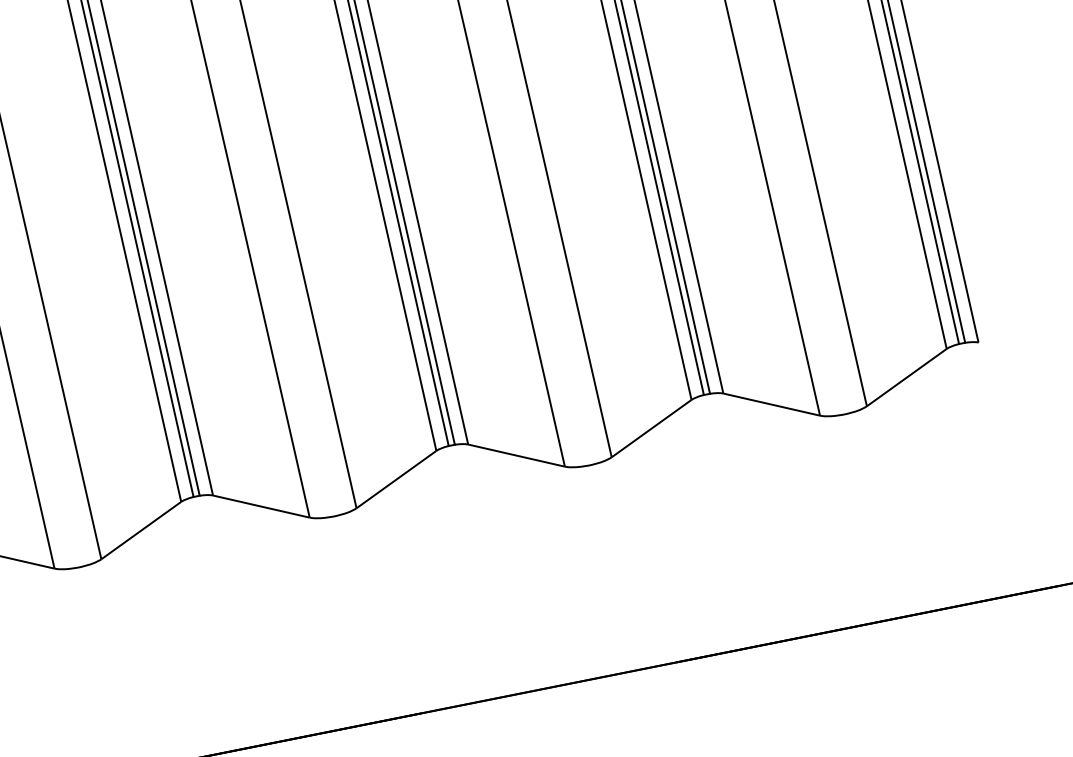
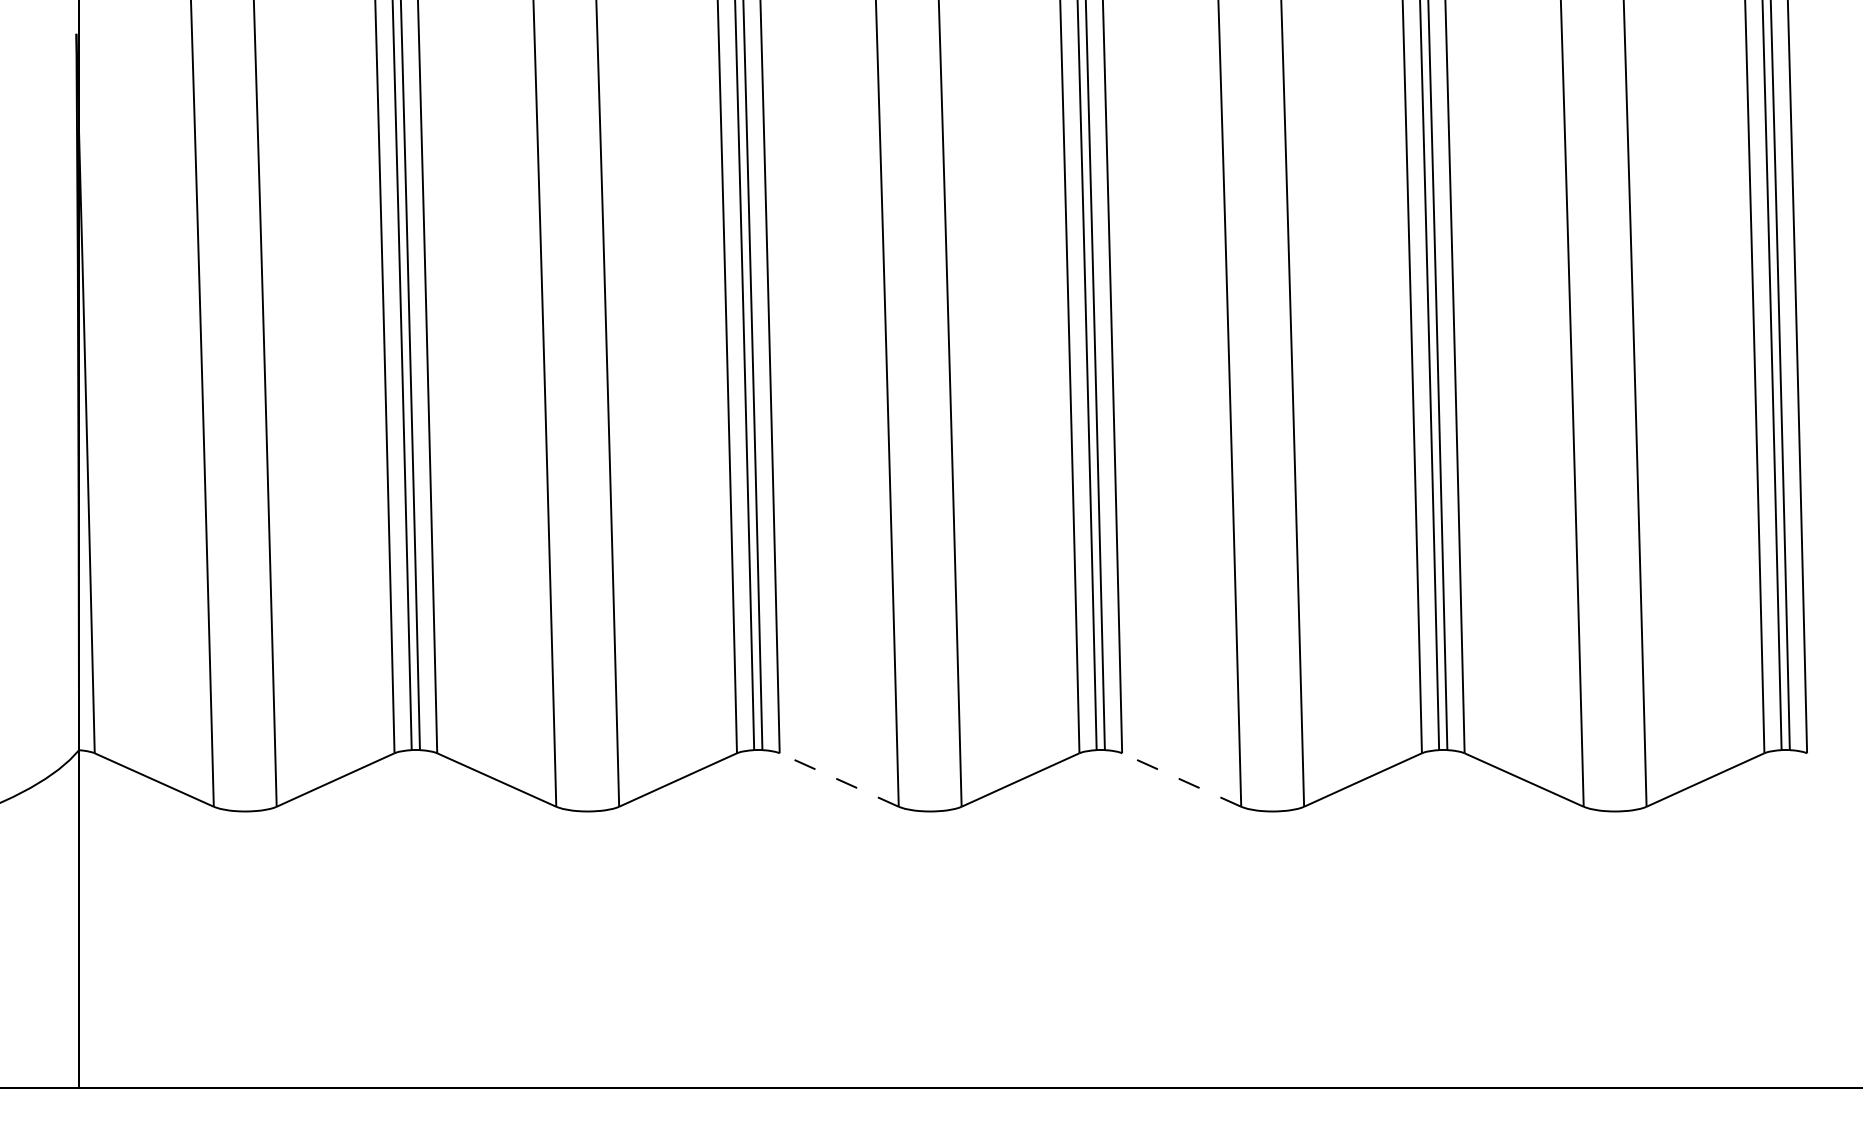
line: (517, 455) -> (1182, 780), solid -> dashed
line: (261, 506) -> (839, 780), solid -> dashed

